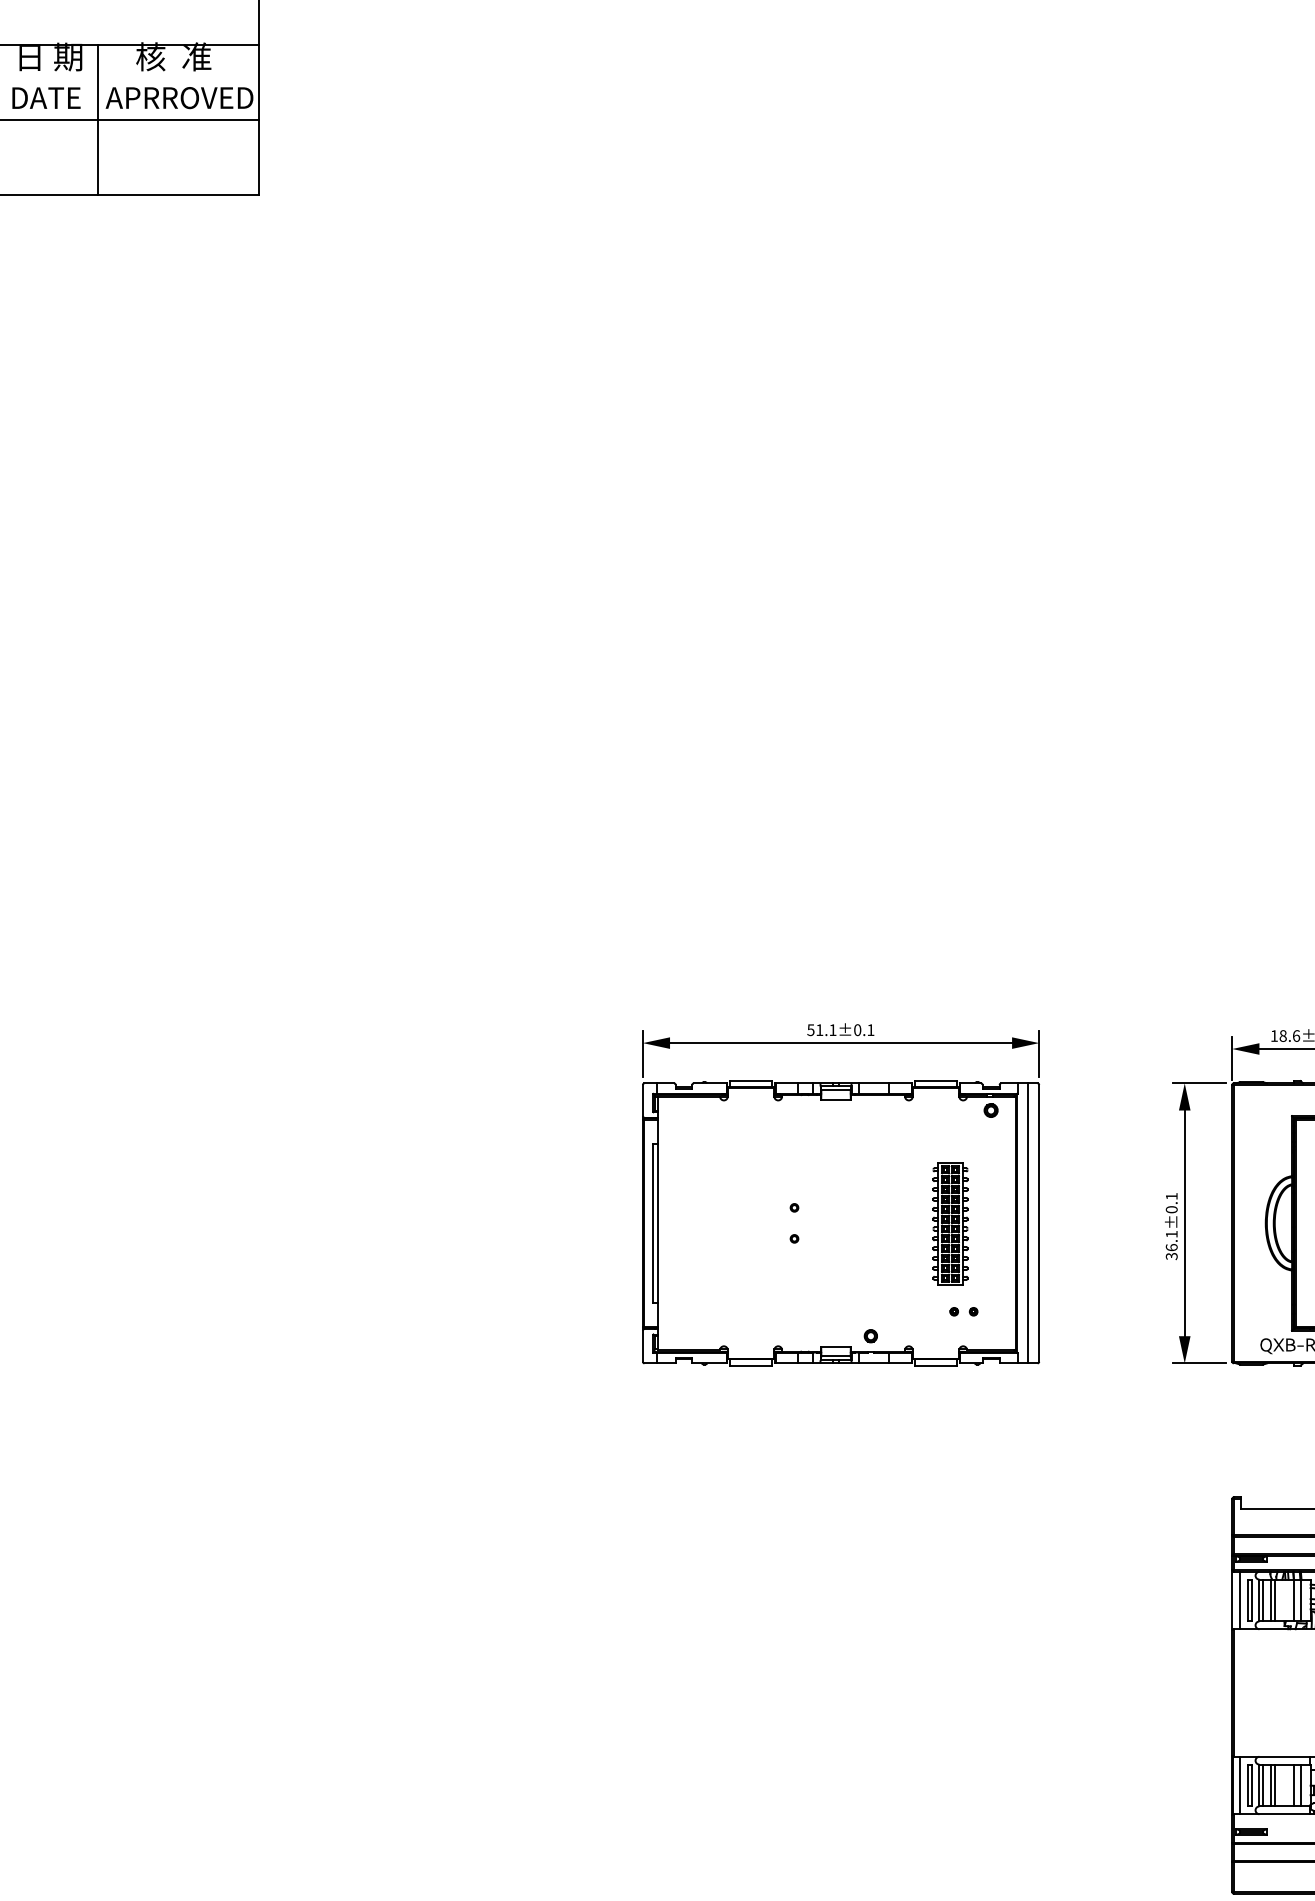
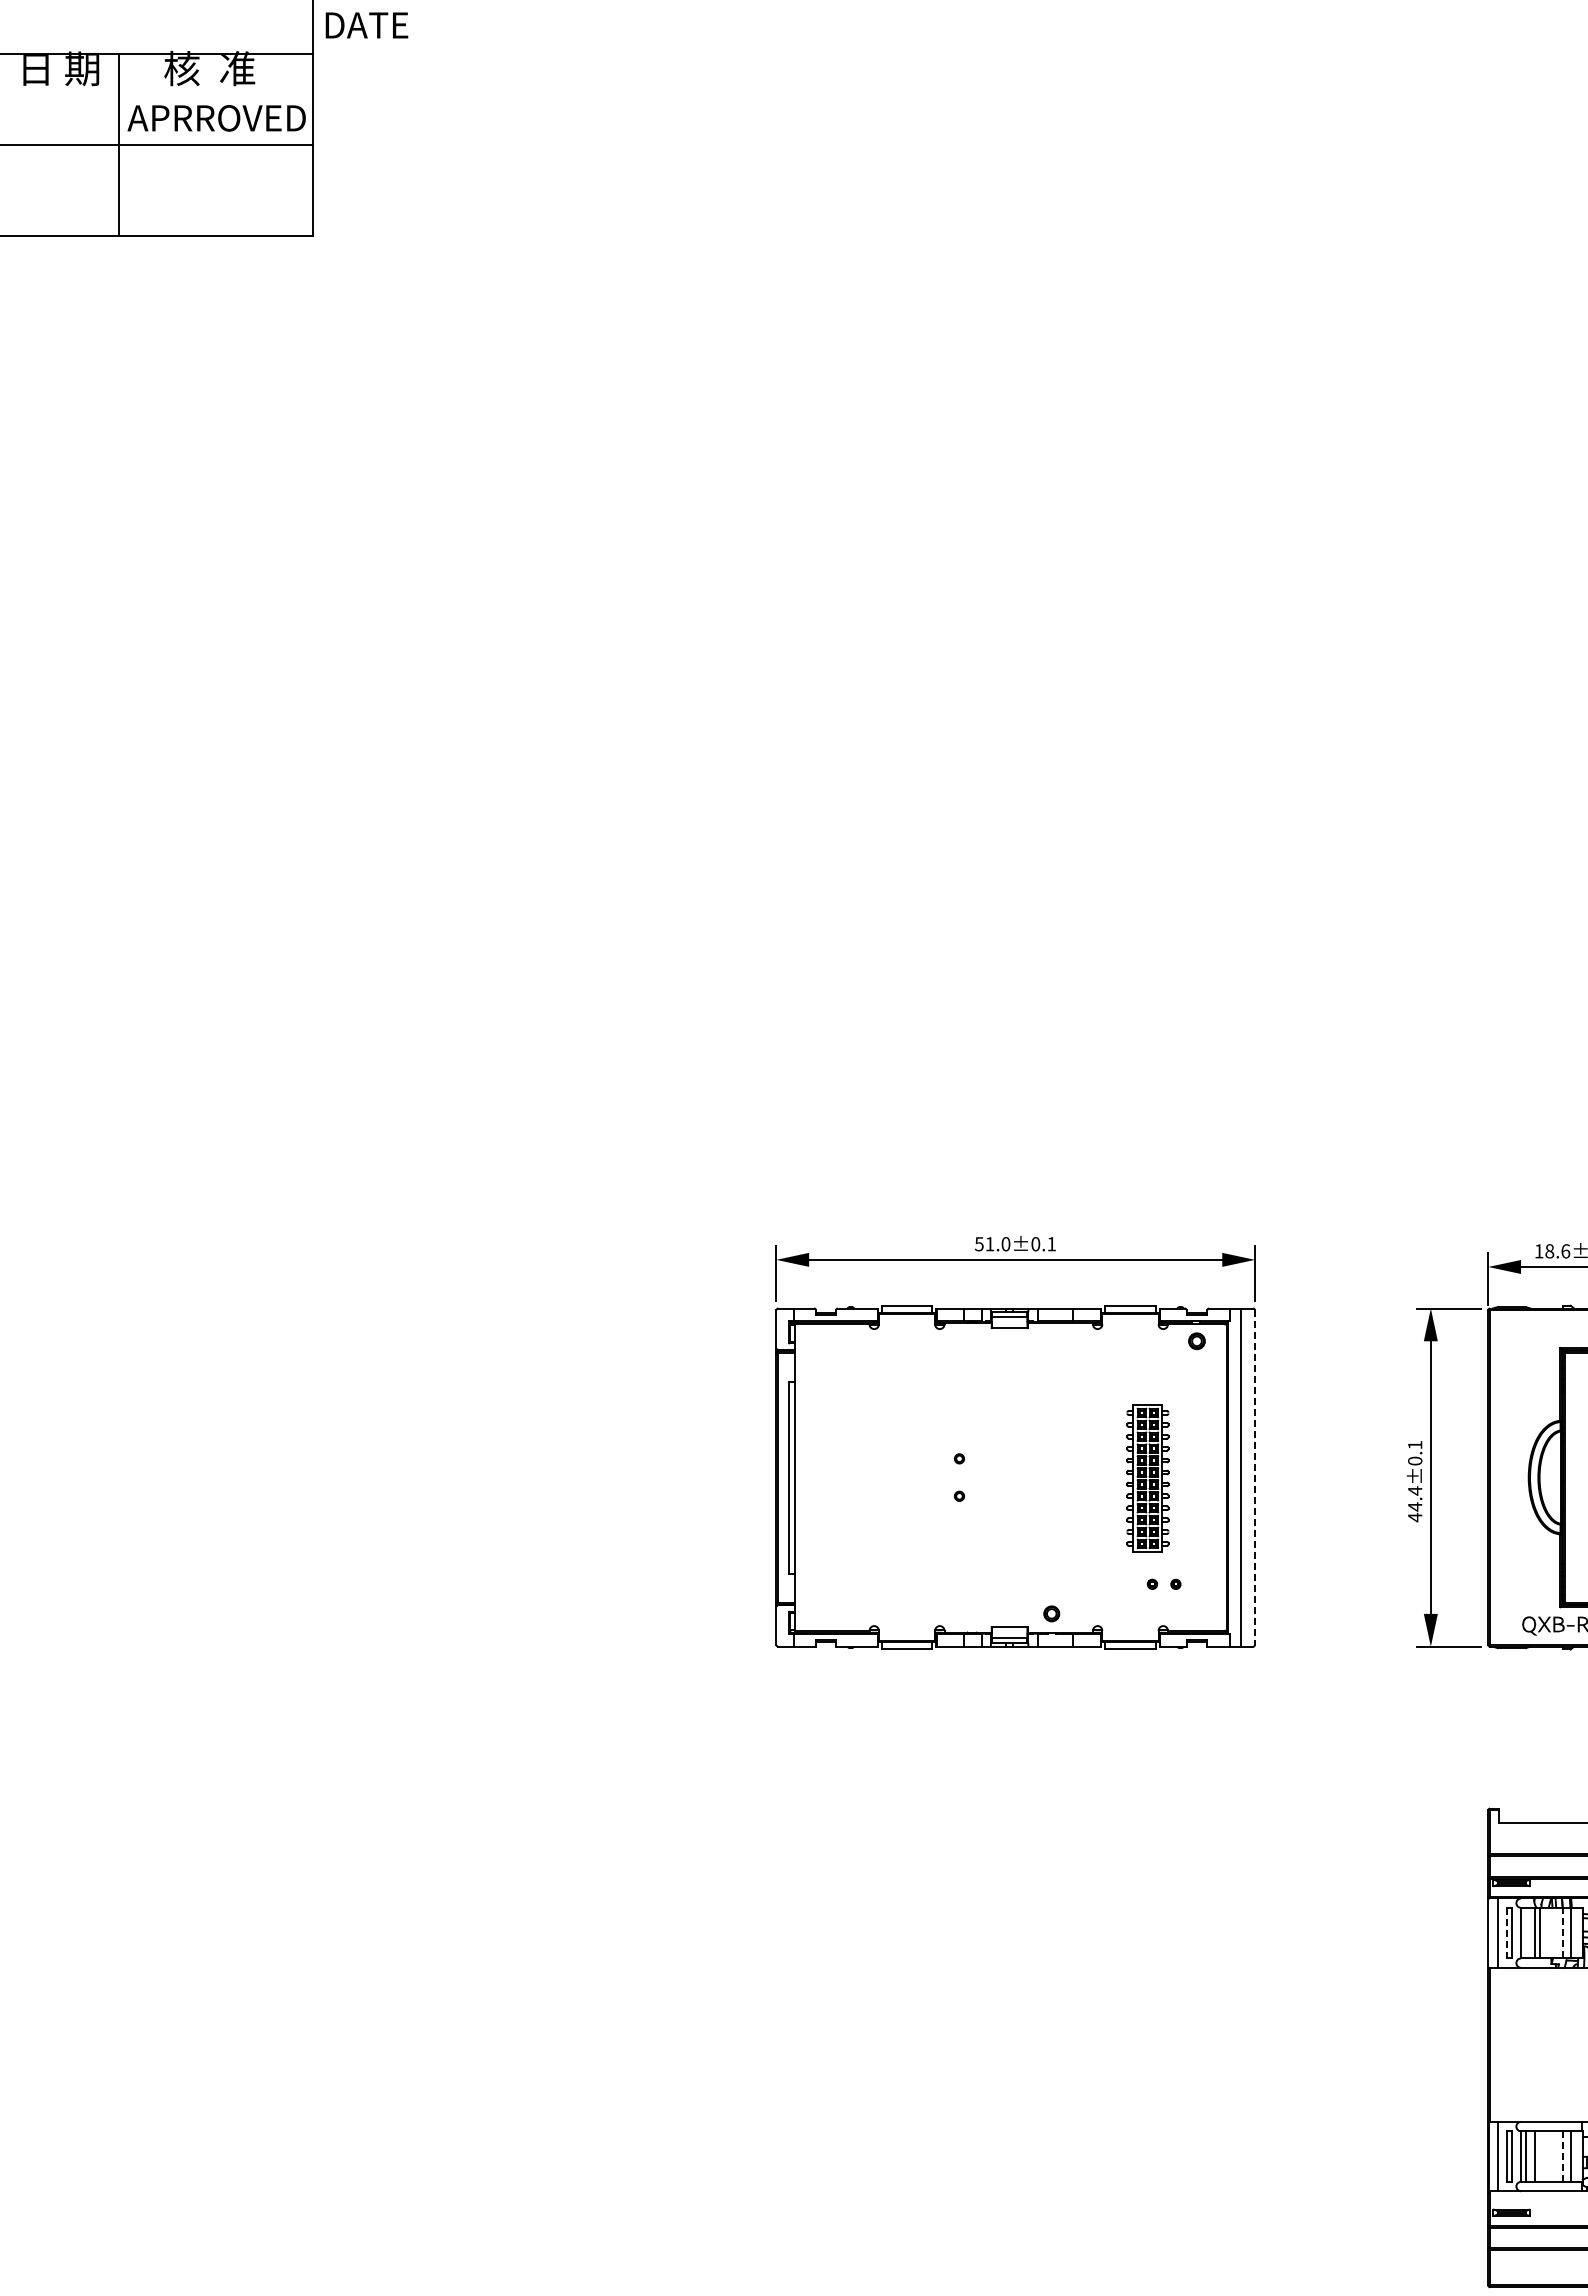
text: (46, 98) -> (366, 25), moved
text: (832, 1030) -> (1005, 1244), 51.1±0.1 -> 51.0±0.1
line: (1039, 1224) -> (1255, 1478), solid -> dashed
text: (1172, 1245) -> (1415, 1504), 36.1±0.1 -> 44.4±0.1
line: (1263, 1599) -> (1525, 1932), removed
line: (1293, 1599) -> (1562, 1932), solid -> dashed
line: (1248, 1600) -> (1507, 1933), solid -> dashed
line: (1274, 1785) -> (1539, 2156), removed
line: (1293, 1785) -> (1562, 2156), solid -> dashed

